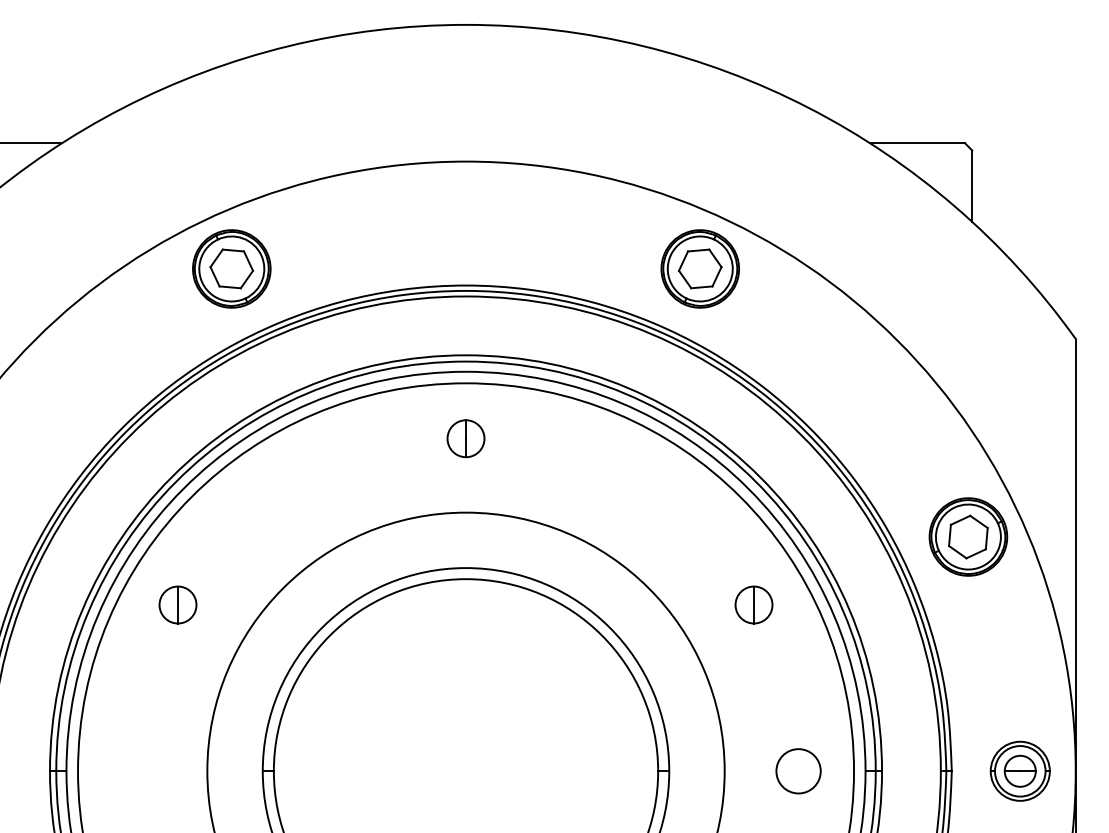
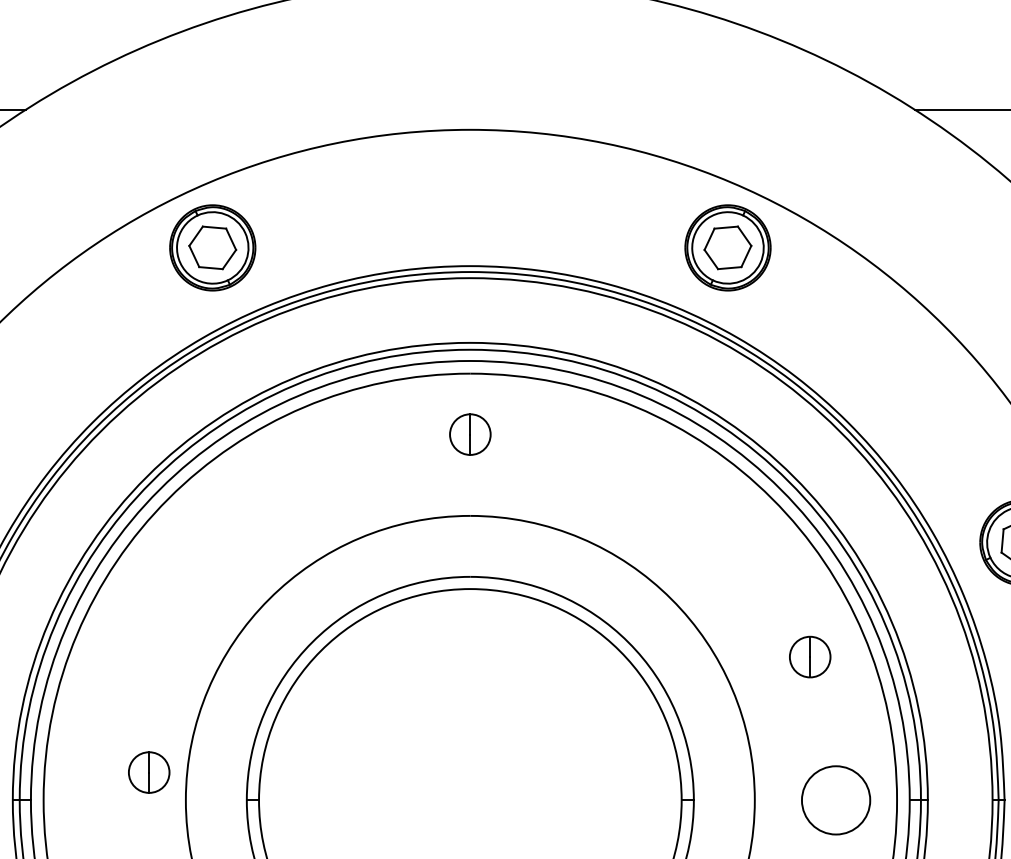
part: (177, 604) -> (148, 771), moved
part: (753, 604) -> (809, 656), moved
circle: (798, 771) -> (836, 800), size x1.4

